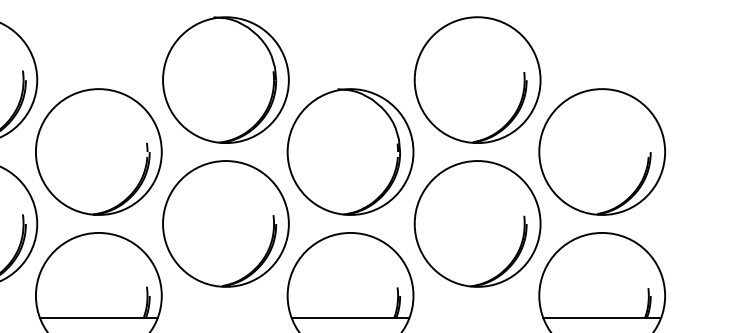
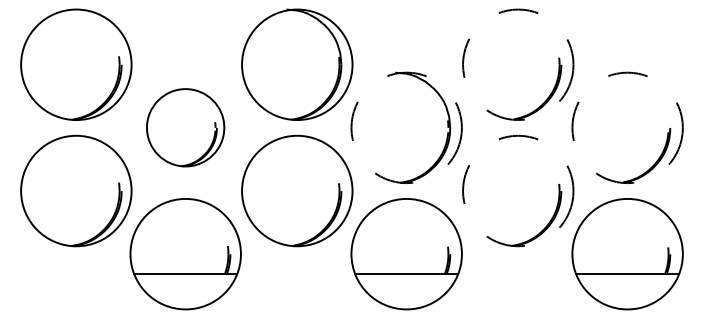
circle: (477, 79) -> (518, 64), solid -> dashed
part: (98, 151) -> (185, 127), size x0.7
circle: (350, 151) -> (406, 127), solid -> dashed
circle: (602, 151) -> (627, 127), solid -> dashed
circle: (477, 223) -> (518, 190), solid -> dashed

